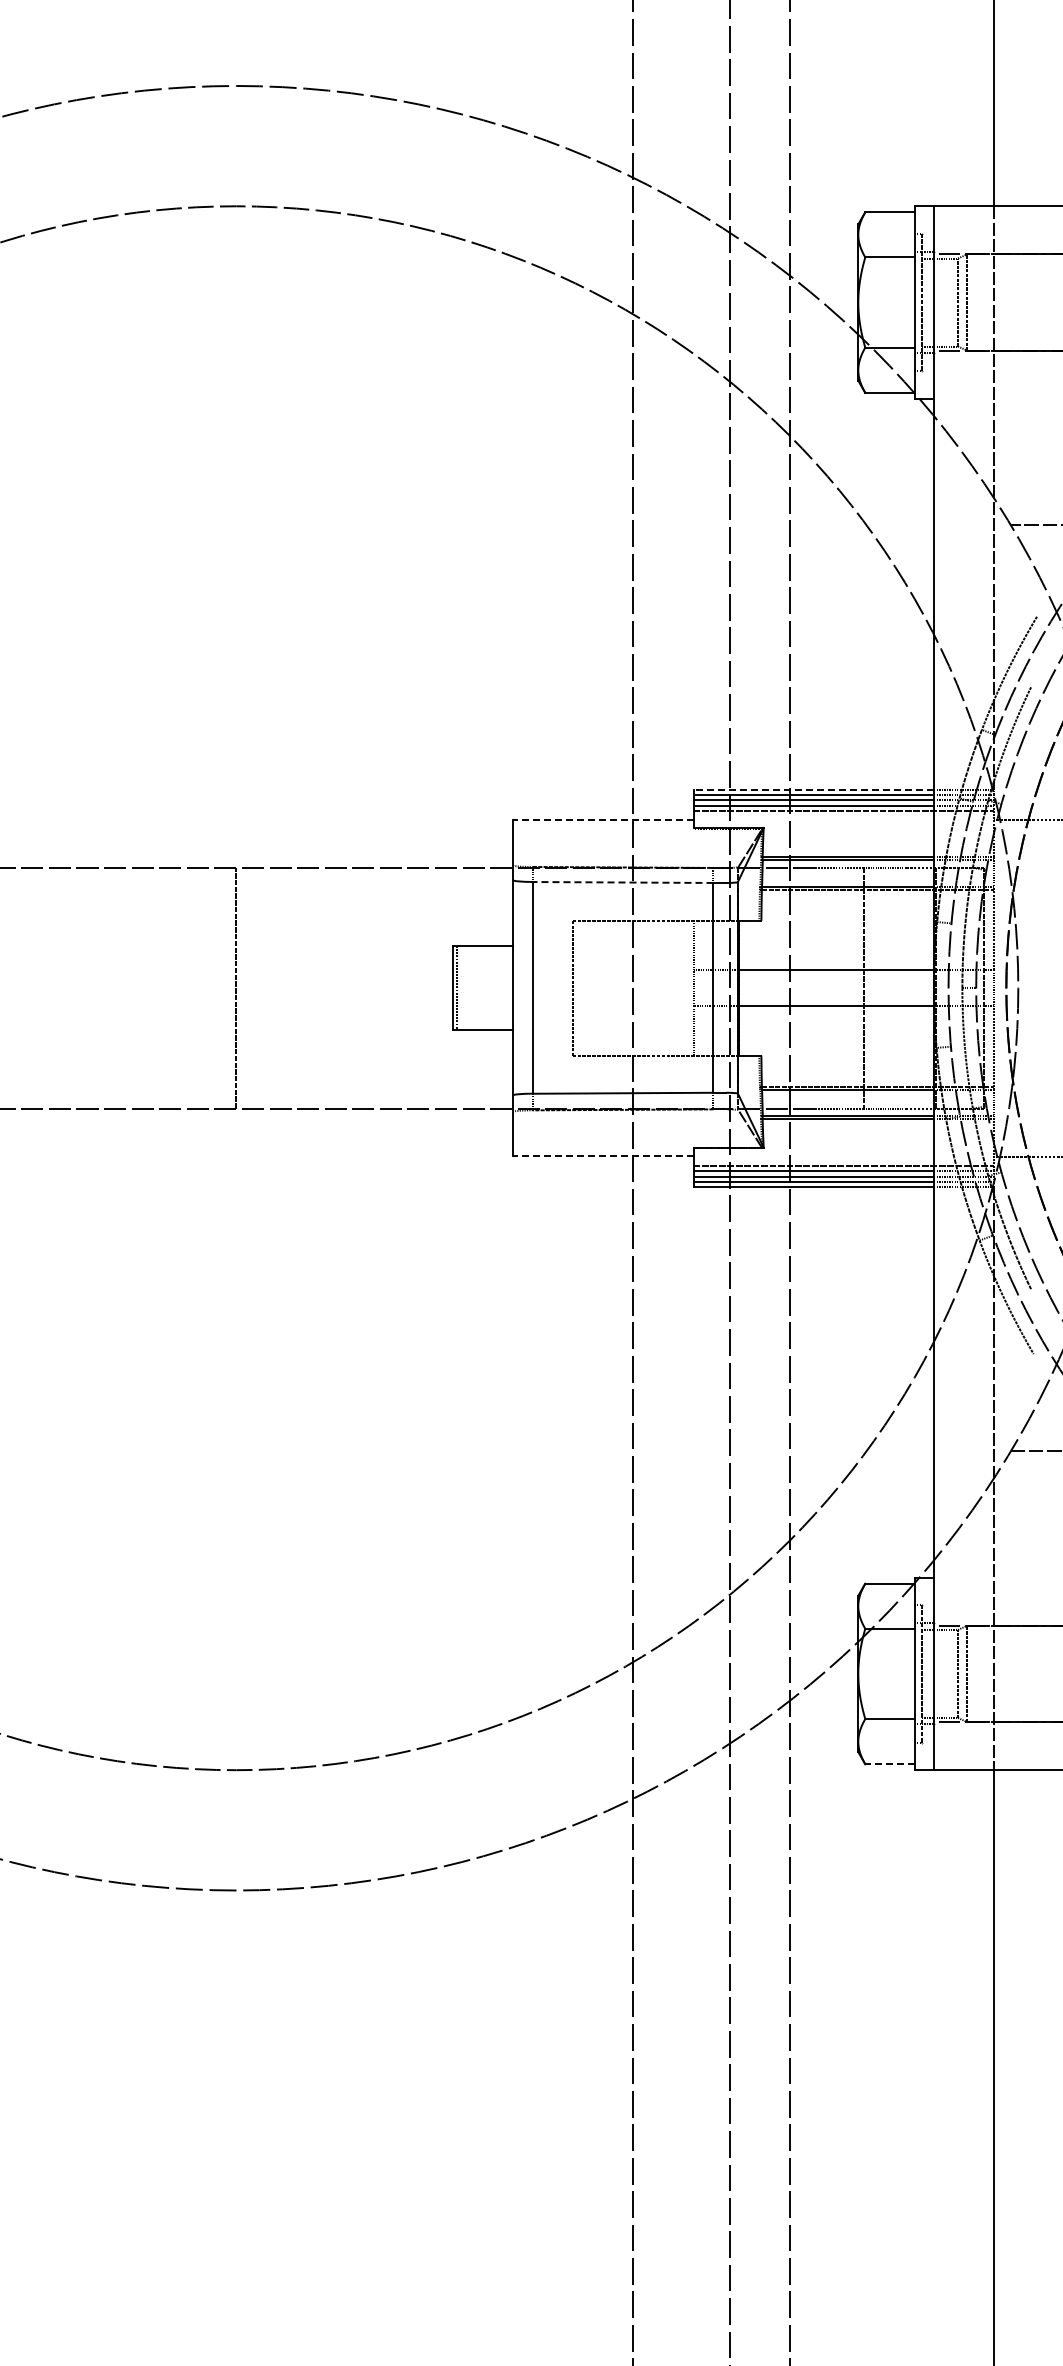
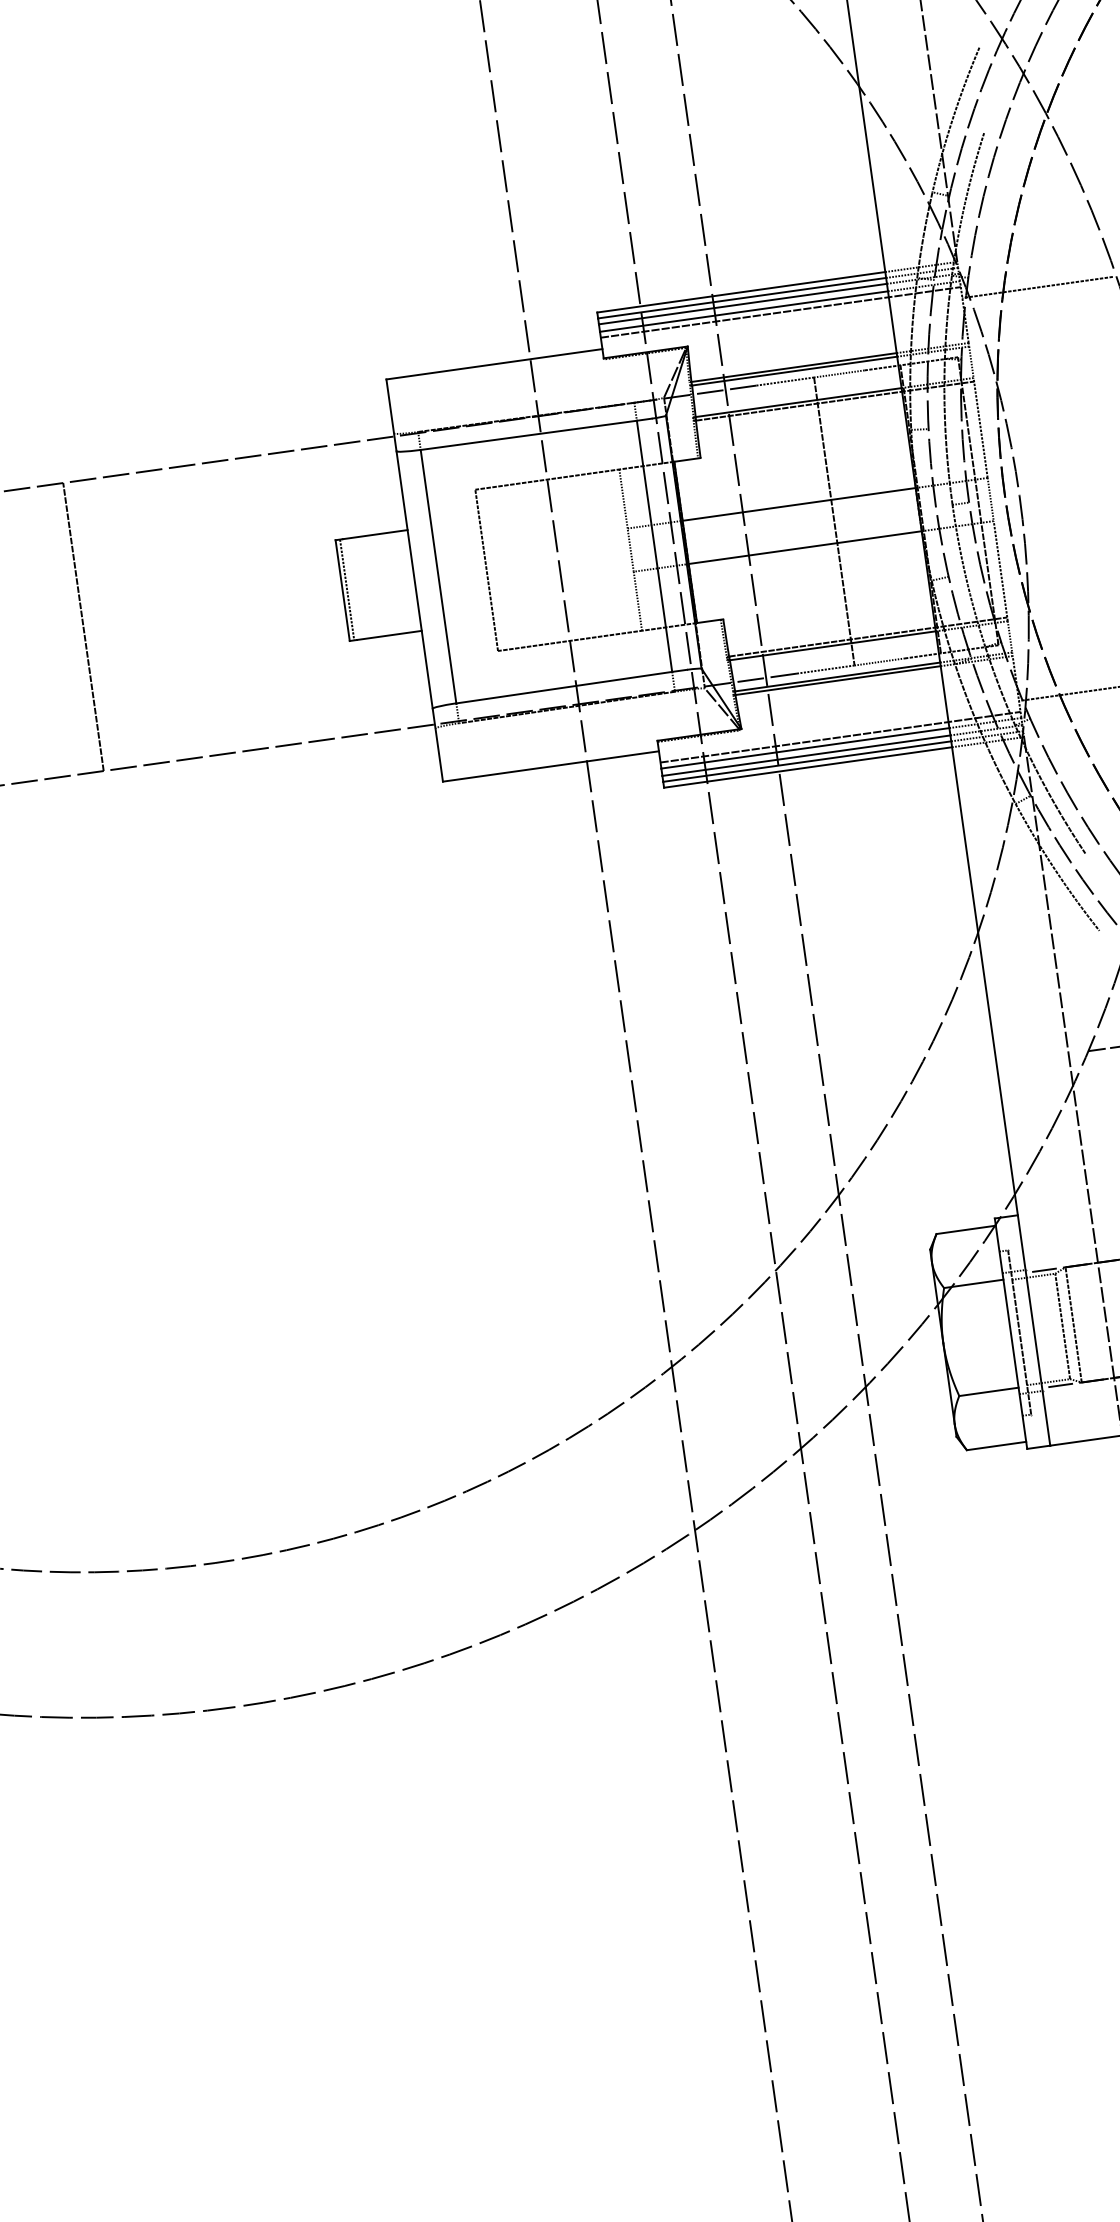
line: (813, 789) -> (740, 292), dashed -> solid
line: (602, 820) -> (493, 364), dashed -> solid
line: (622, 882) -> (527, 435), dashed -> solid
line: (602, 1156) -> (550, 766), dashed -> solid
line: (890, 1764) -> (997, 1446), dashed -> solid

